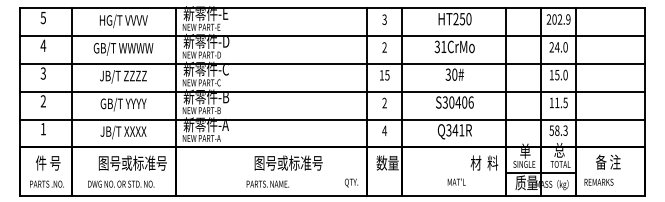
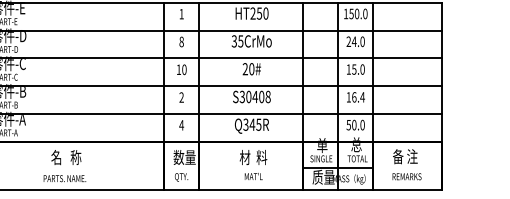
text: (384, 19) -> (181, 13), 3 -> 1
text: (558, 19) -> (355, 13), 202.9 -> 150.0
text: (443, 46) -> (240, 40), 31CrMo -> 35CrMo
text: (384, 47) -> (181, 41), 2 -> 8
text: (387, 75) -> (184, 69), 15 -> 10
text: (447, 75) -> (244, 69), 30# -> 20#
text: (470, 102) -> (267, 96), S30406 -> S30408
text: (561, 102) -> (358, 96), 11.5 -> 16.4
text: (461, 130) -> (258, 124), Q341R -> Q345R
text: (561, 130) -> (358, 124), 58.3 -> 50.0
text: (288, 162) -> (85, 156), 图号或标准号 -> 名   称
text: (484, 162) -> (253, 156), moved
text: (598, 181) -> (406, 175), moved
text: (351, 182) -> (181, 176), moved

